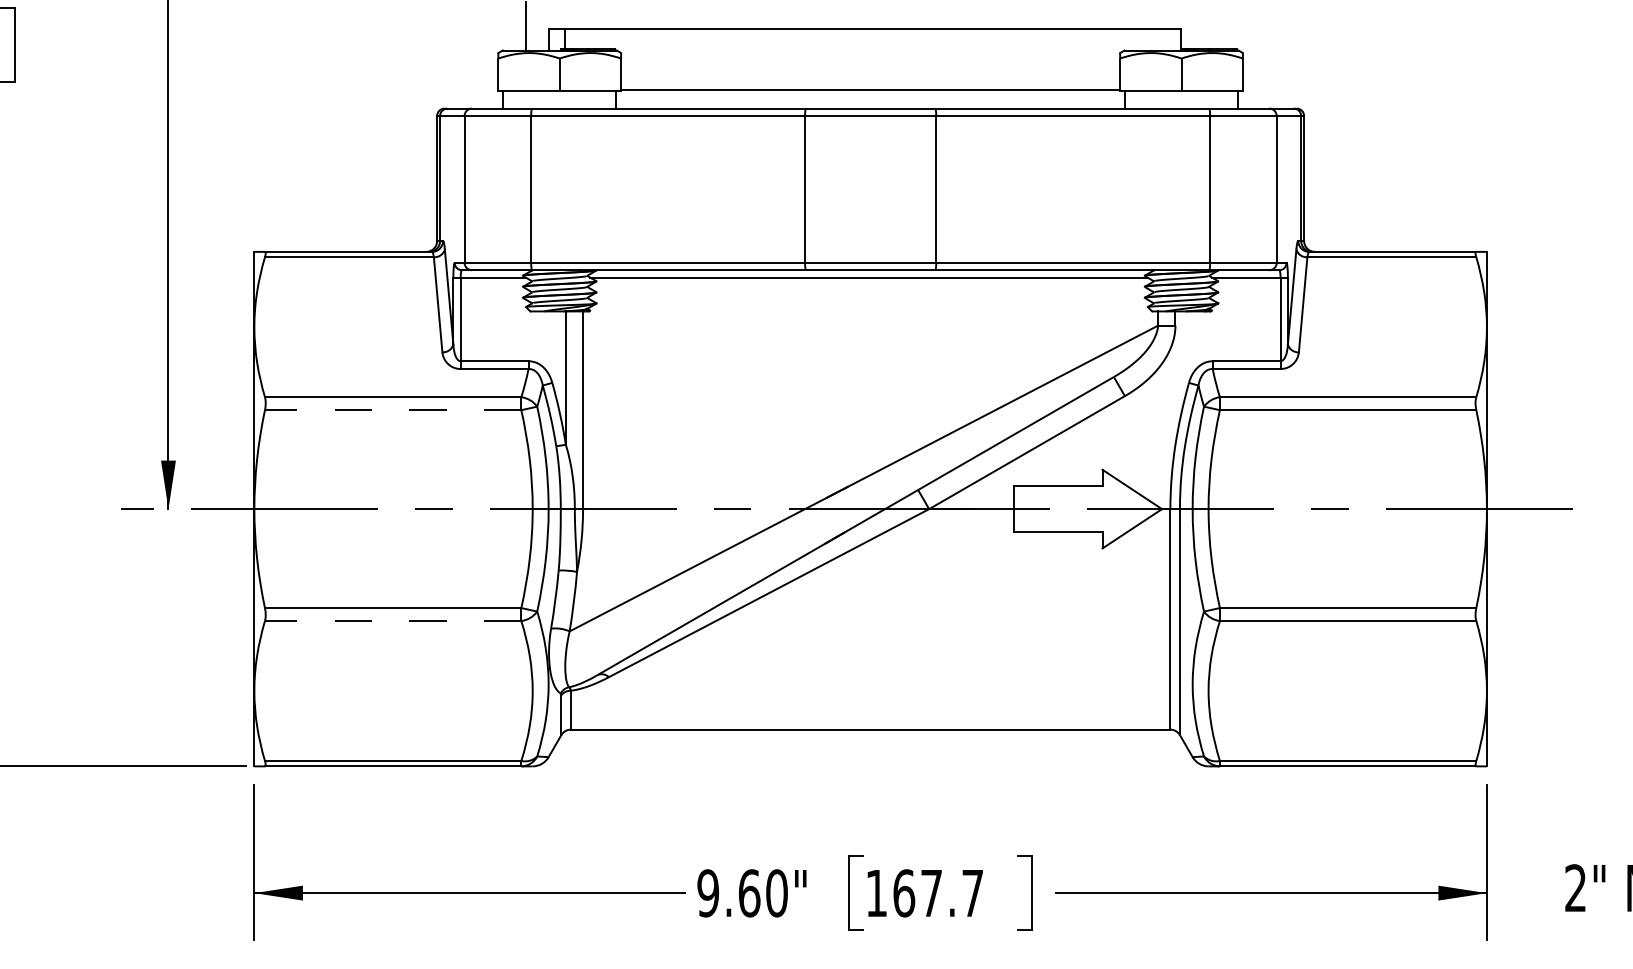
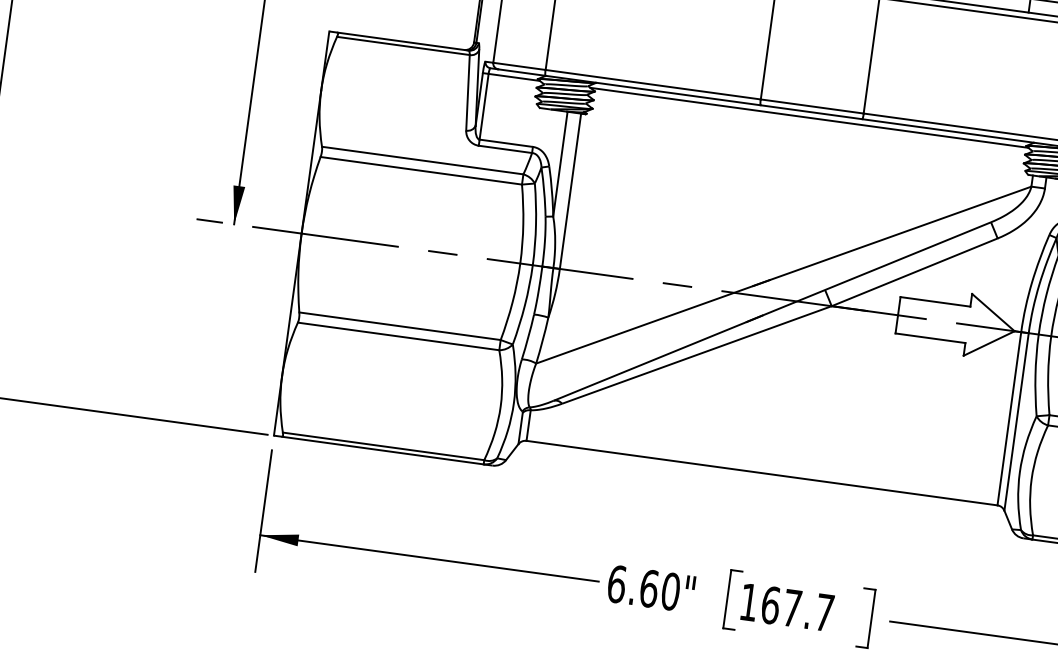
line: (392, 410) -> (420, 170), dashed -> solid
line: (392, 621) -> (398, 336), dashed -> solid
text: (708, 893) -> (617, 584), 9.60" -> 6.60"

